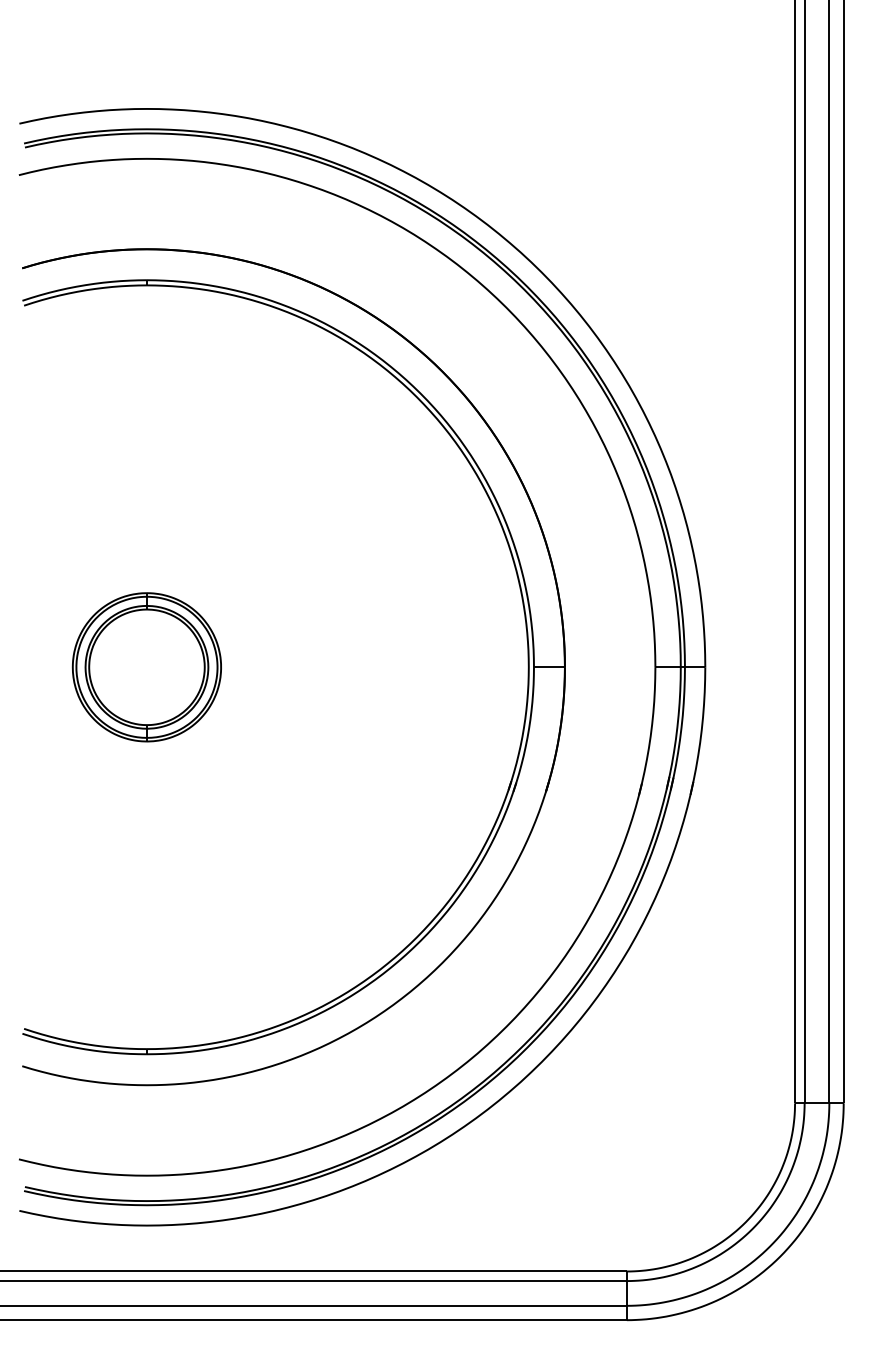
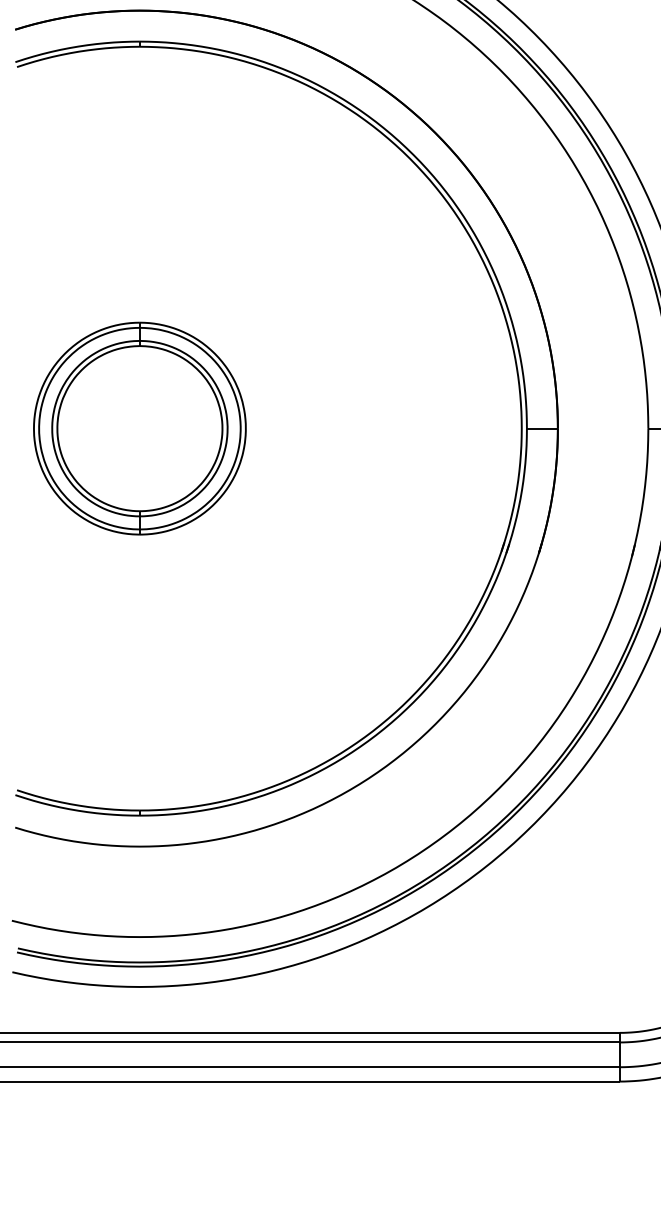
part: (146, 667) -> (139, 428), size x1.43

